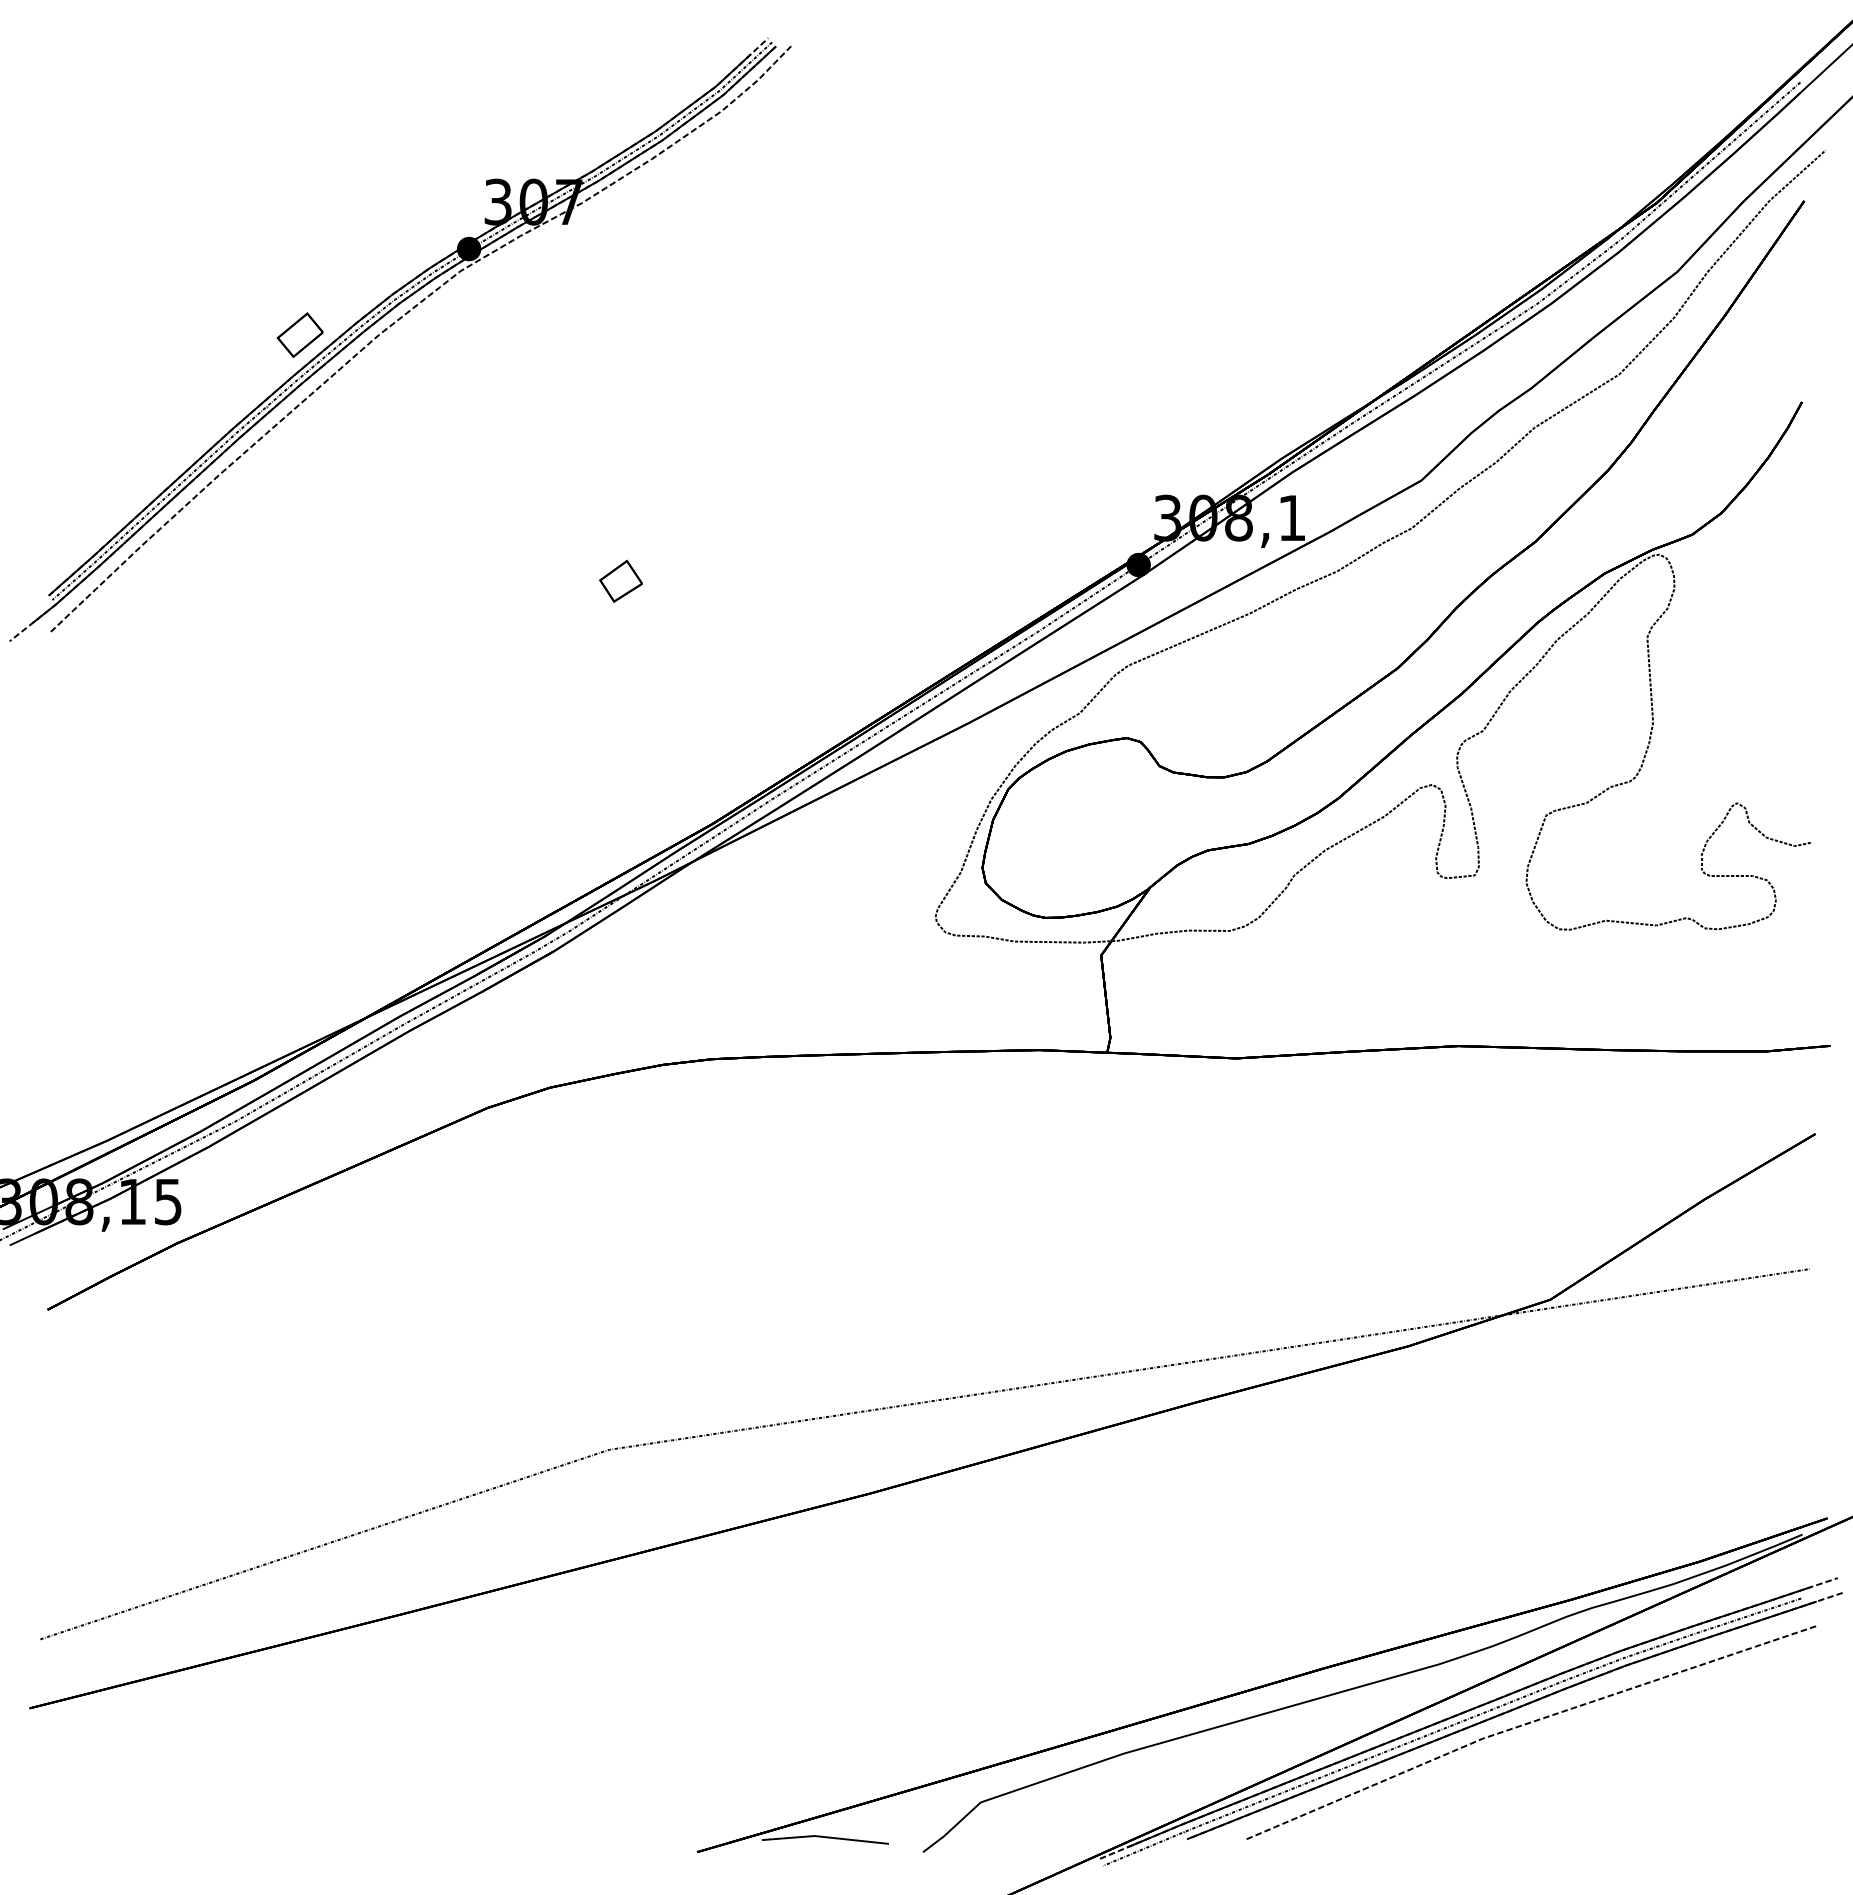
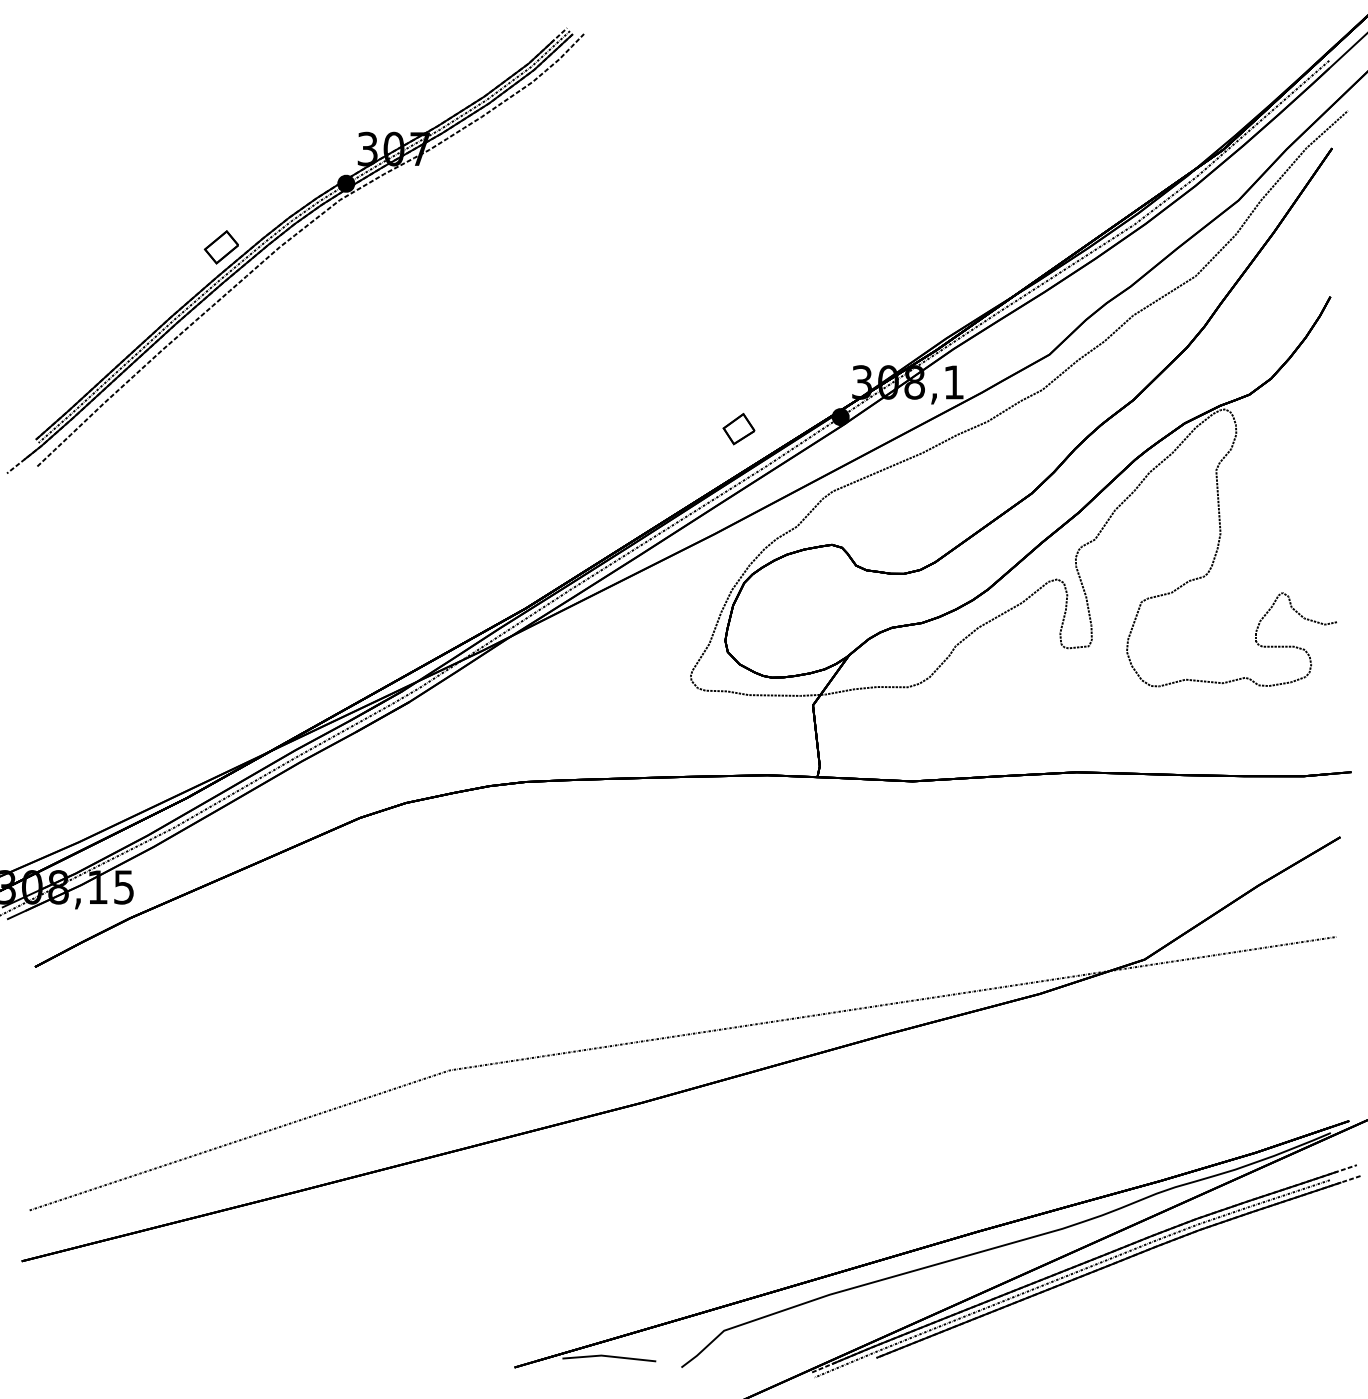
part: (620, 580) -> (738, 428), moved
curve: (1528, 1724) -> (1128, 1273), removed

